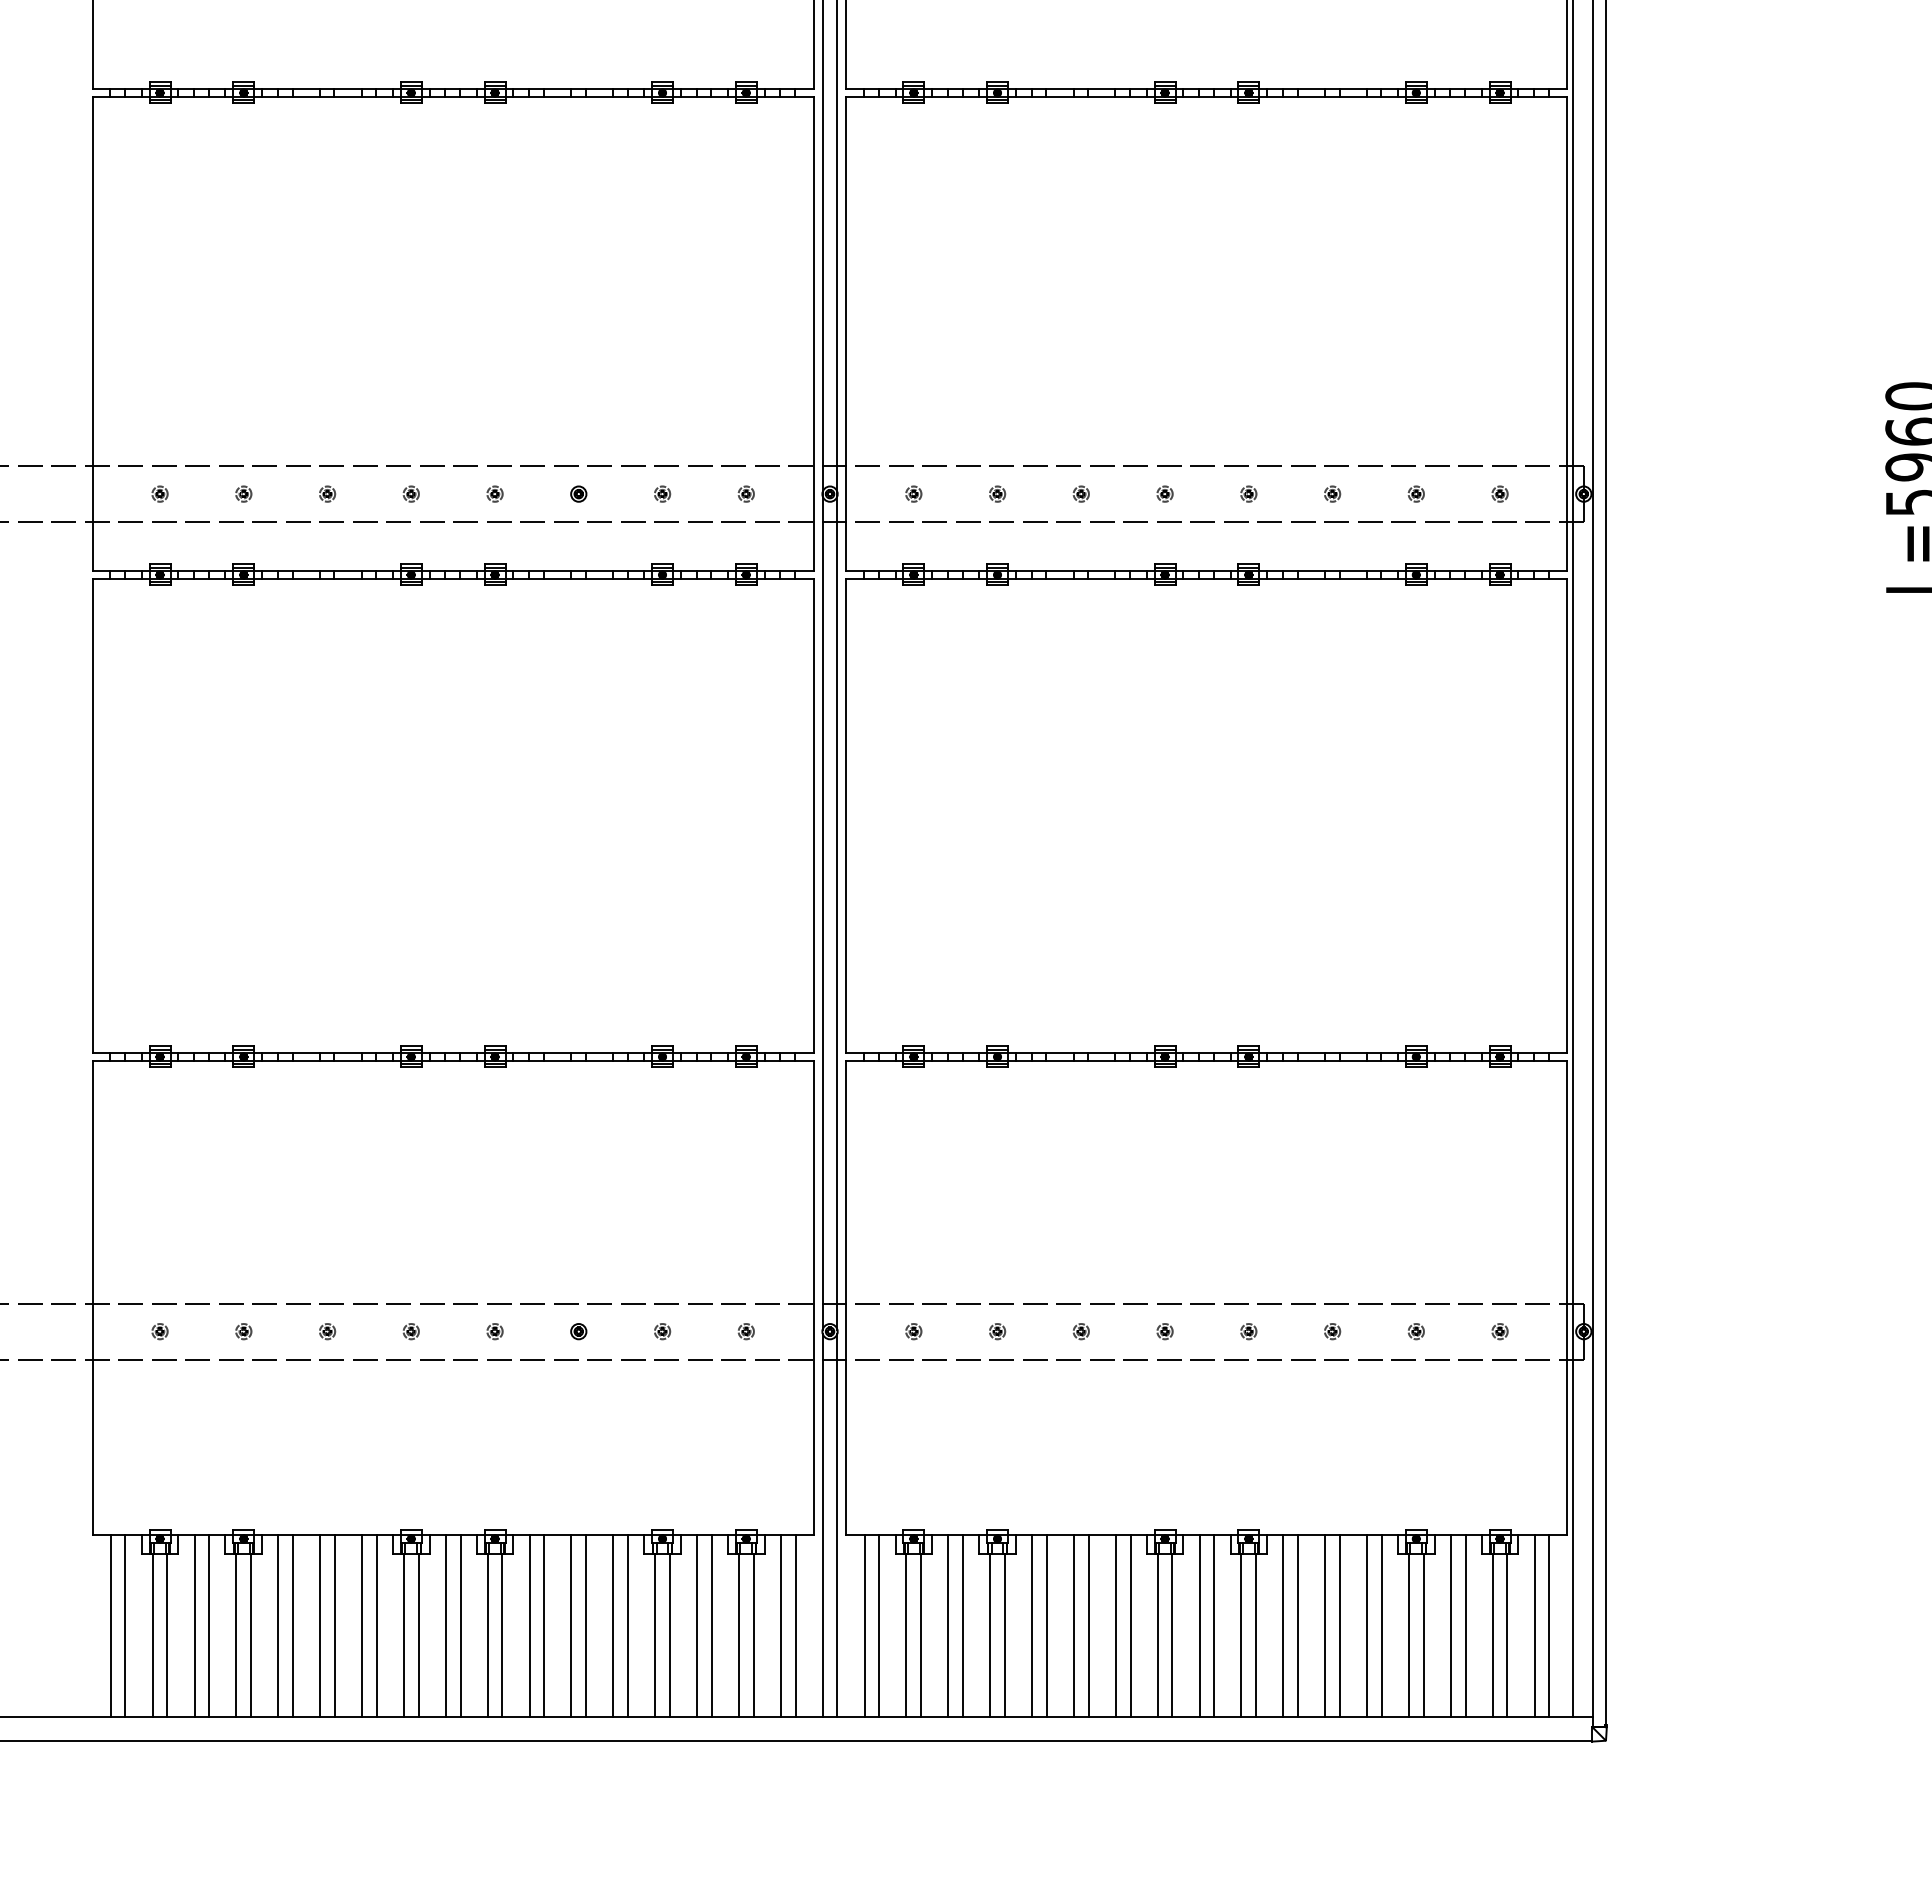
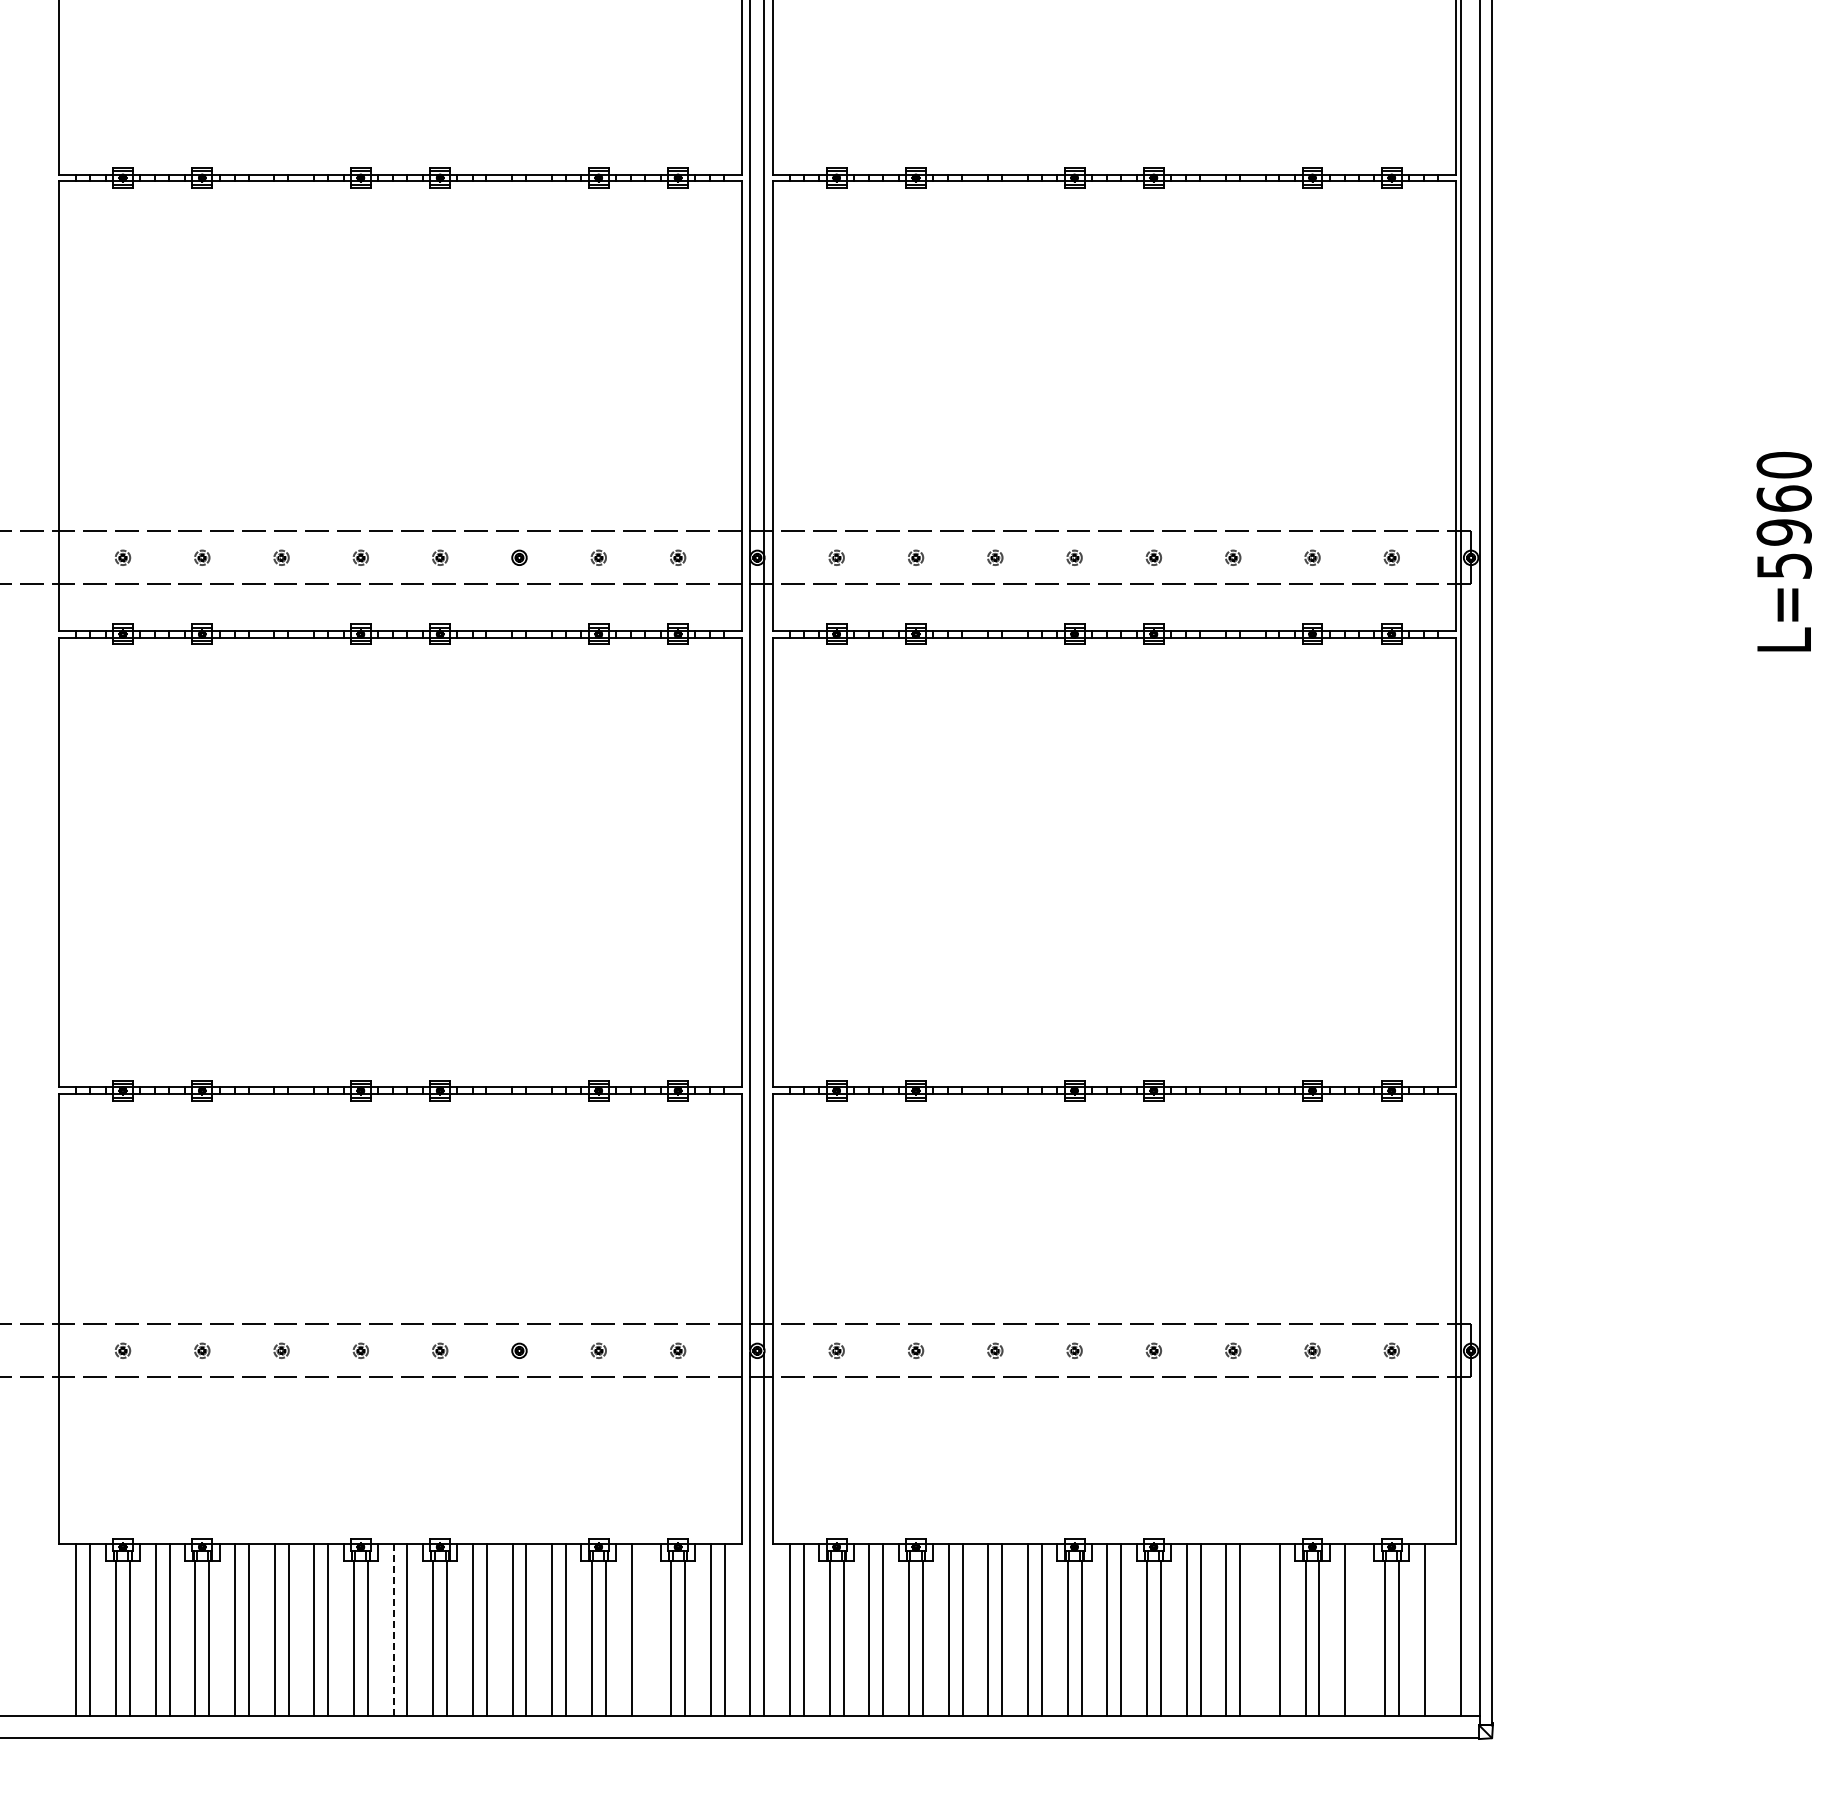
line: (445, 1625) -> (393, 1629), solid -> dashed
line: (711, 1625) -> (645, 1629), removed
line: (1366, 1625) -> (1265, 1629), removed
line: (1465, 1625) -> (1359, 1629), removed
line: (1549, 1625) -> (1438, 1629), removed

